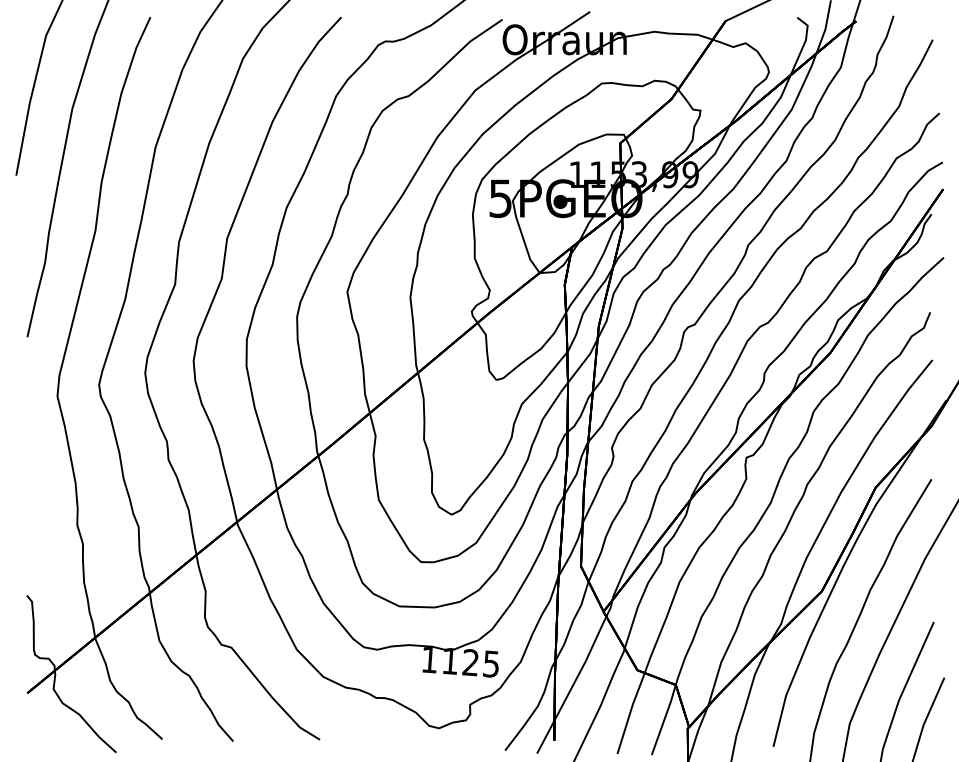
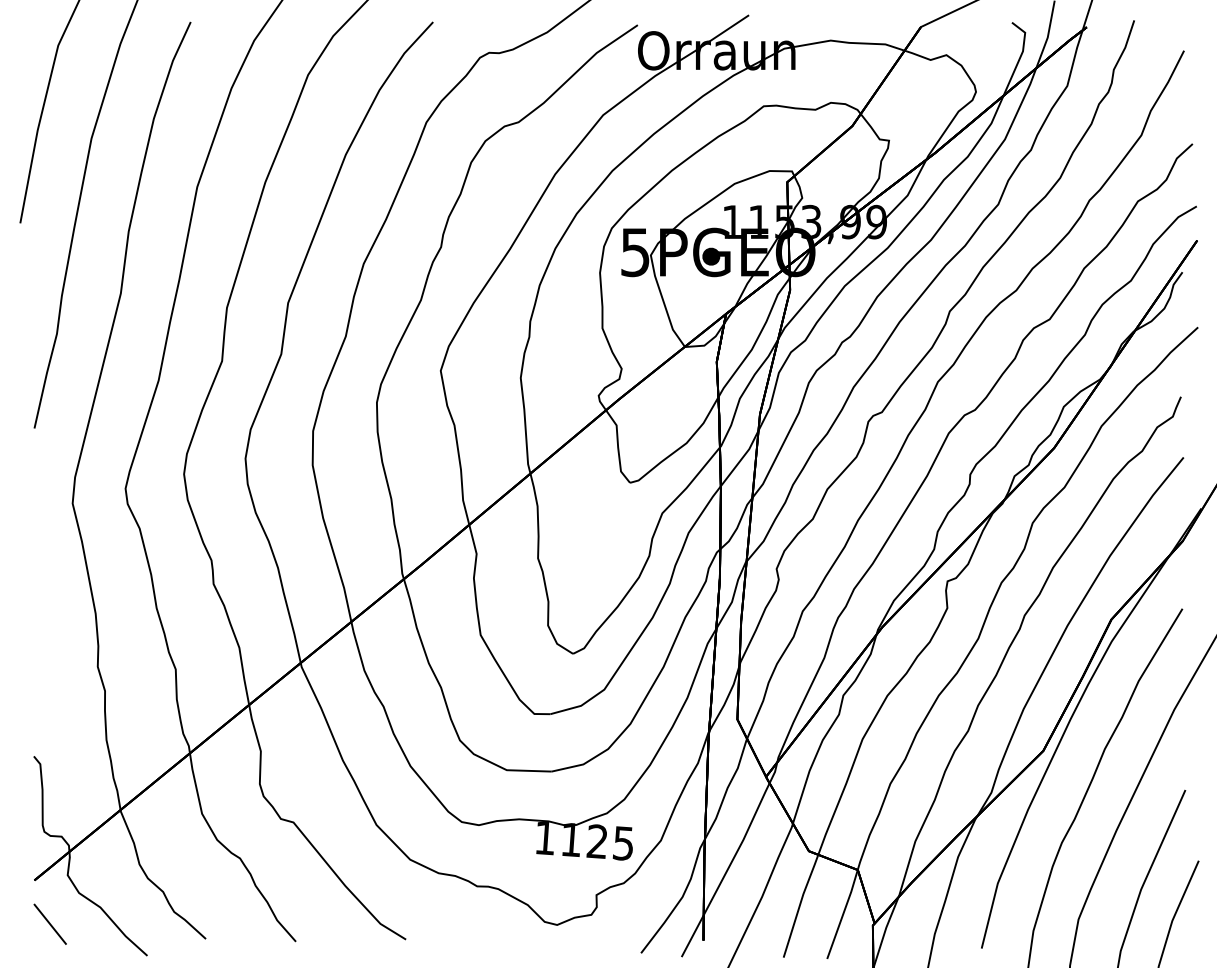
line: (39, 727) -> (49, 923), added

